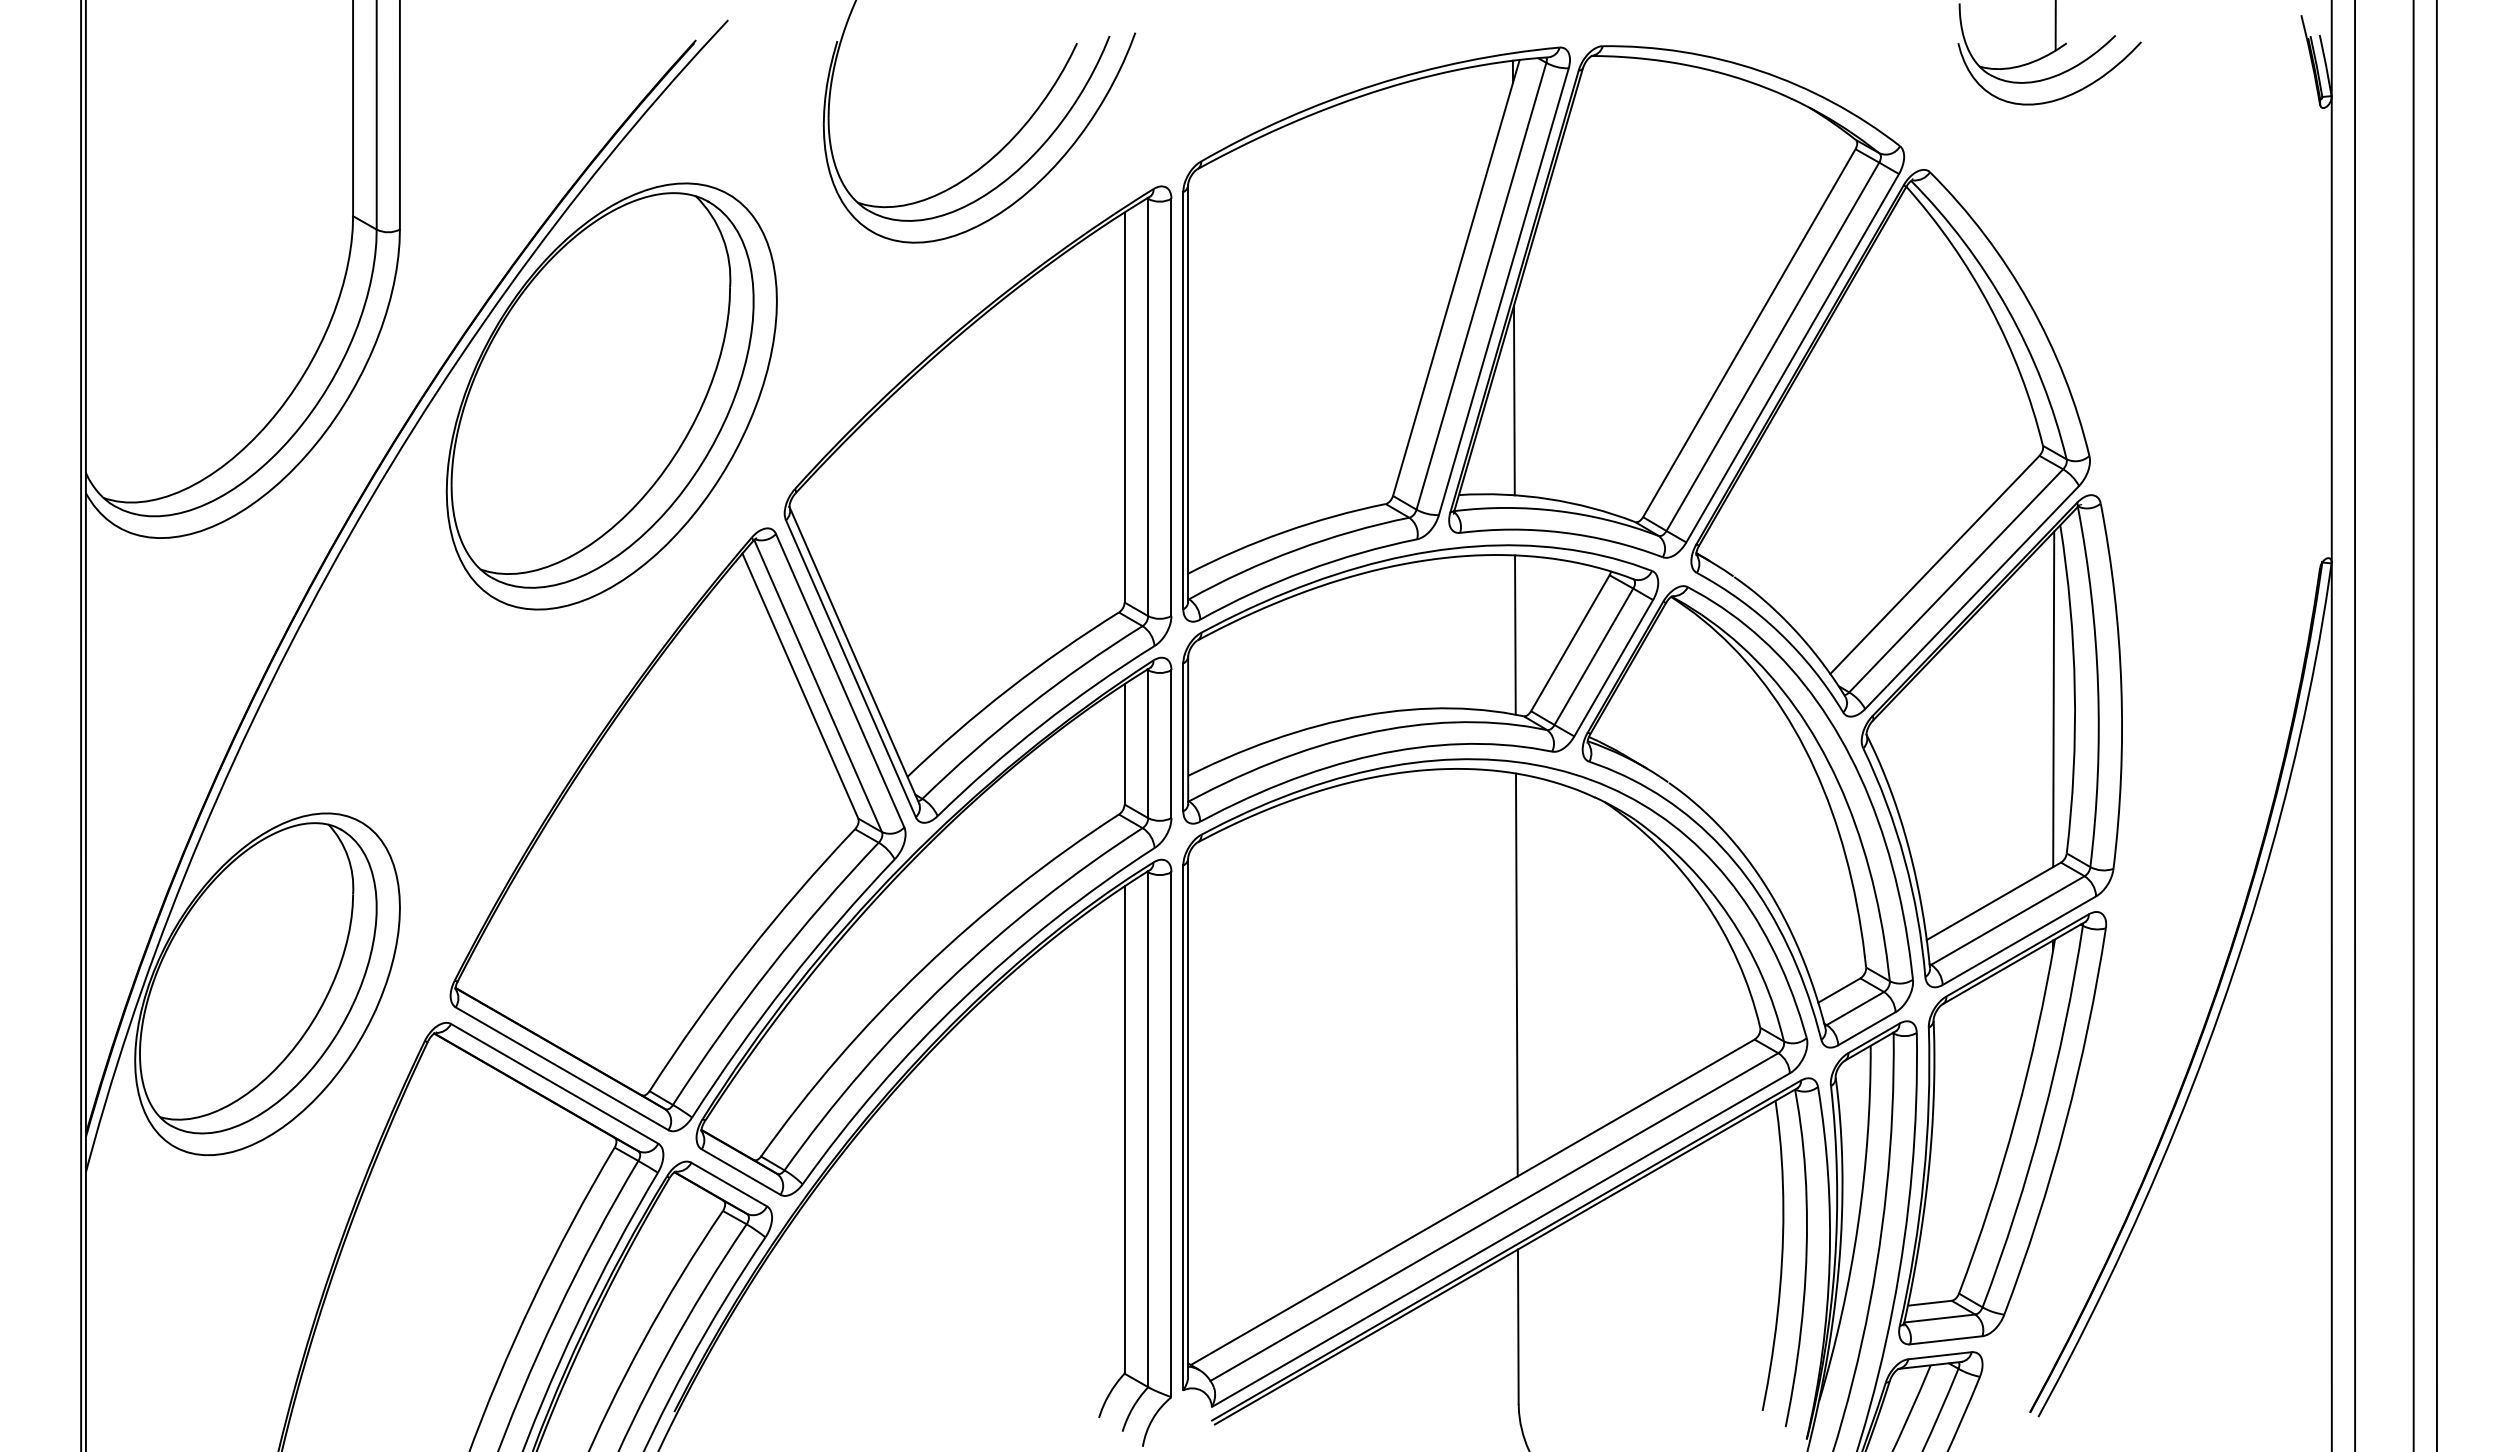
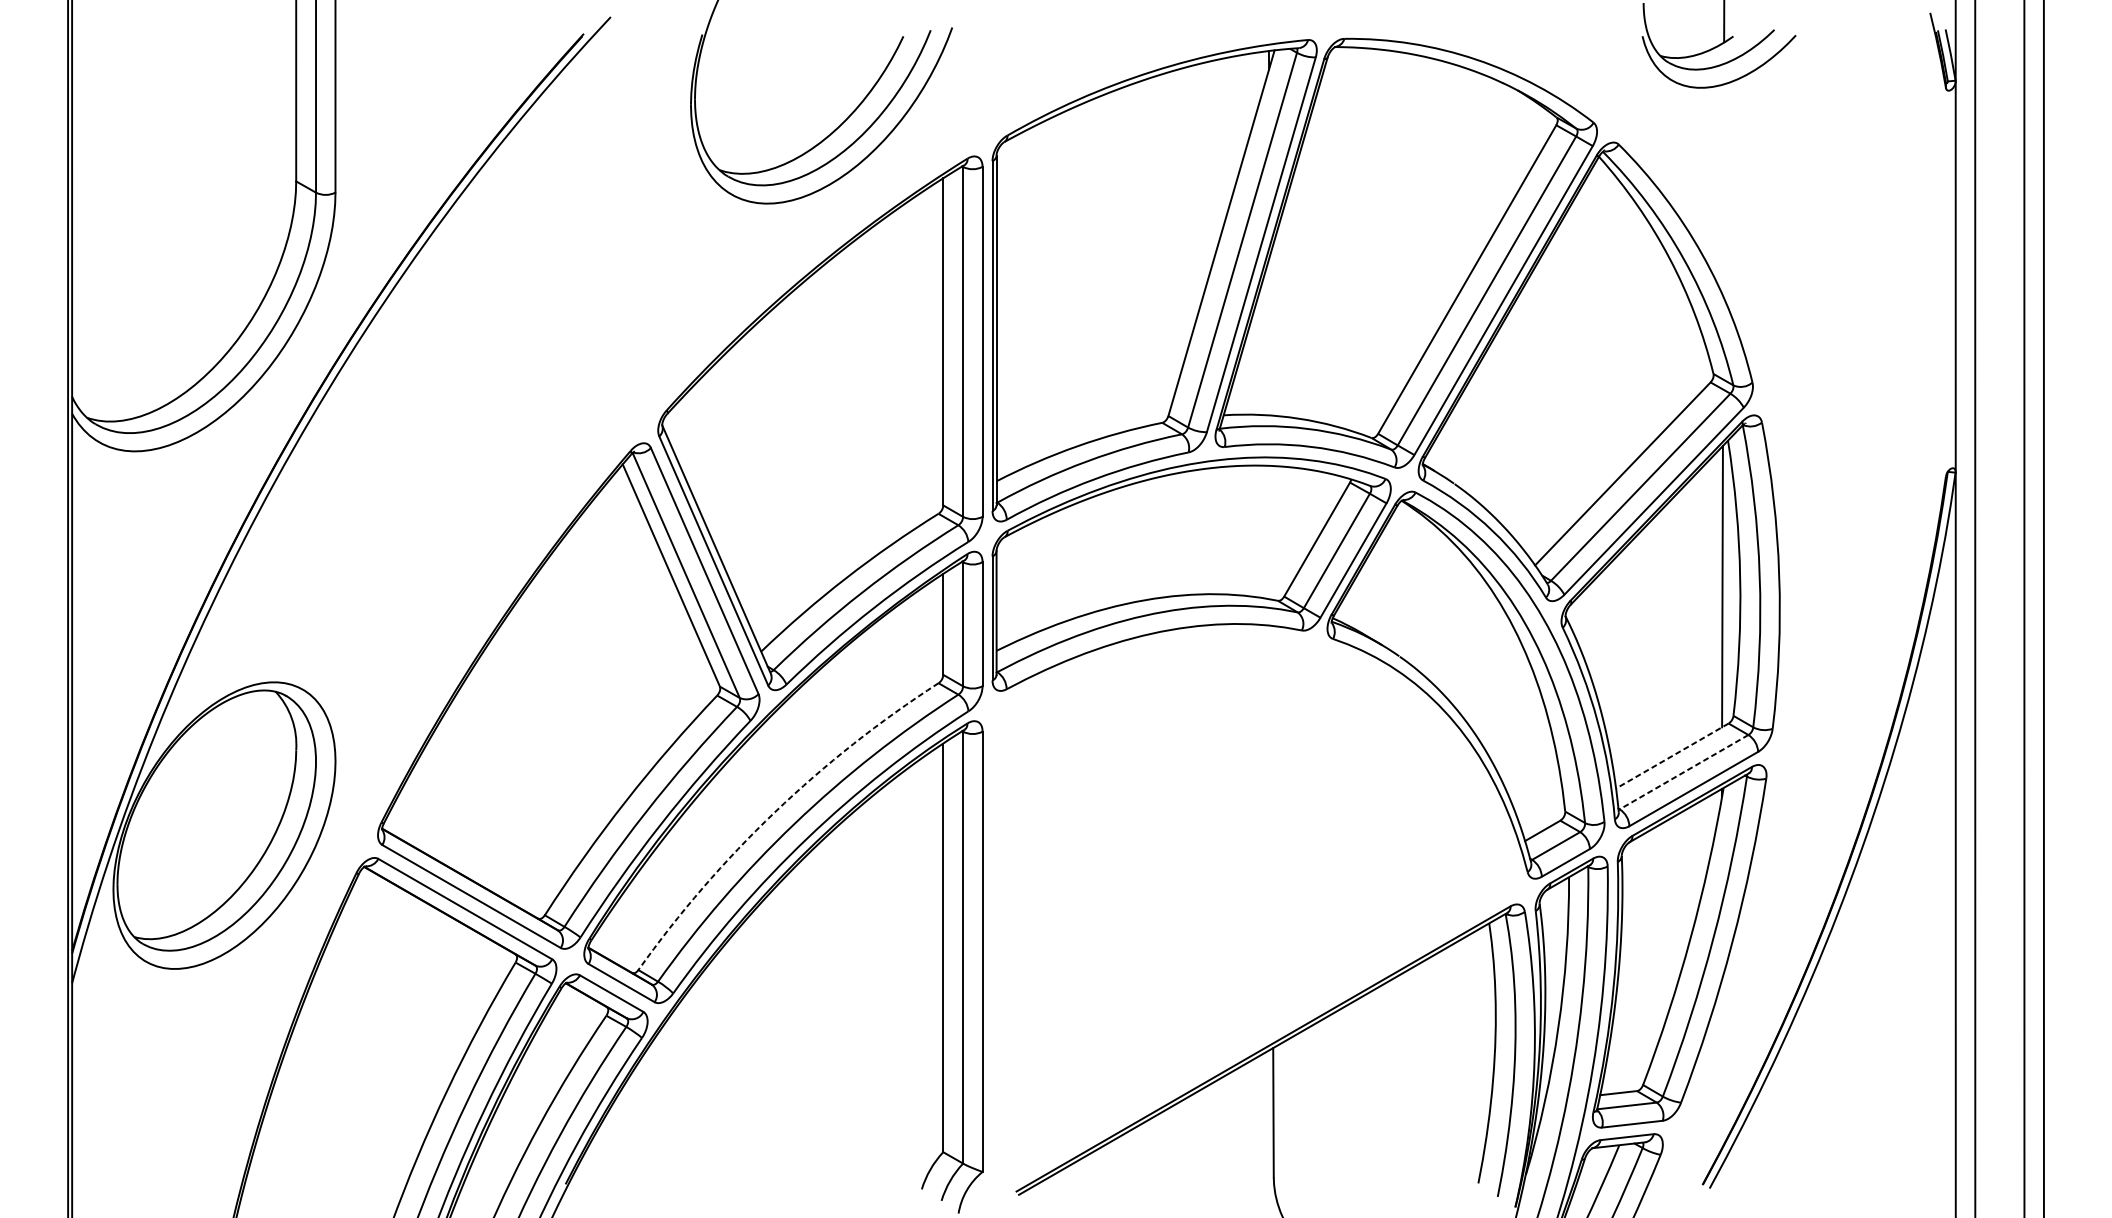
part: (611, 396) -> (512, 332), removed
line: (1513, 400) -> (1269, 336), removed
line: (1515, 634) -> (1271, 532), removed
line: (1993, 901) -> (1672, 756), solid -> dashed
line: (2007, 920) -> (1683, 772), solid -> dashed
arc: (923, 968) -> (774, 812), solid -> dashed
part: (1495, 1082) -> (1254, 907), removed

